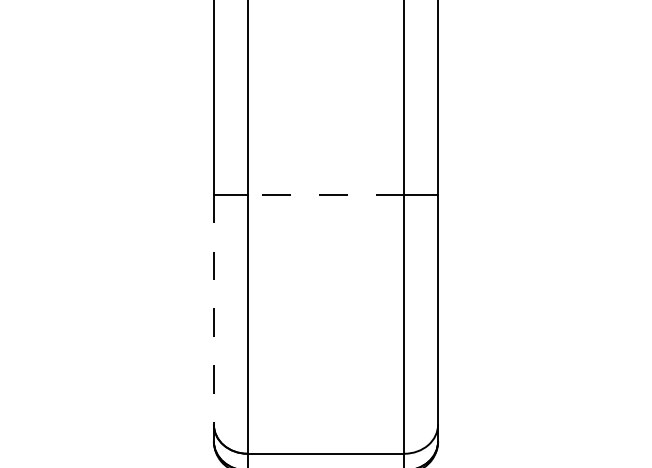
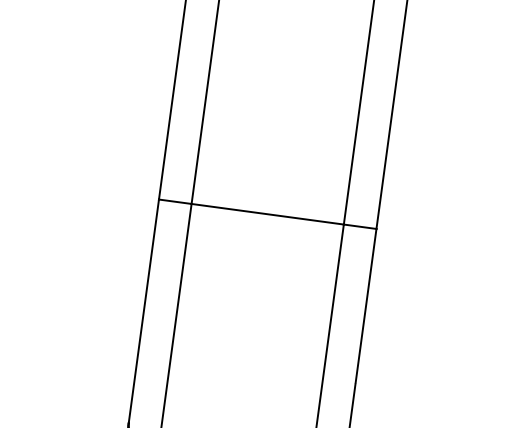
line: (325, 194) -> (267, 214), dashed -> solid
line: (213, 310) -> (143, 311), dashed -> solid

